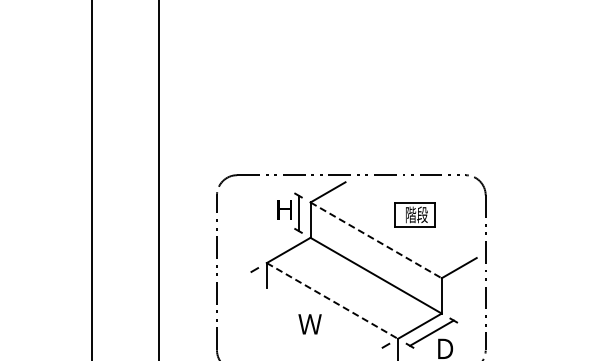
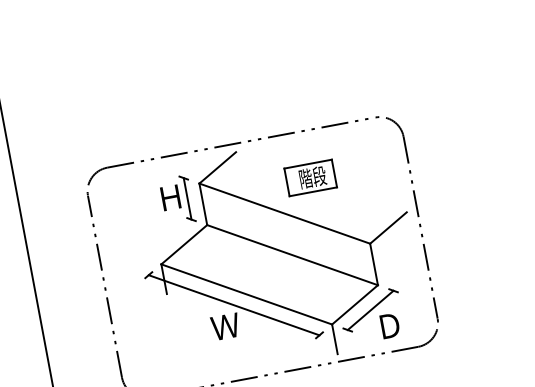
part: (414, 214) -> (310, 177), moved
line: (376, 240) -> (285, 213), dashed -> solid
line: (332, 300) -> (246, 293), dashed -> solid
line: (319, 307) -> (233, 304), added

